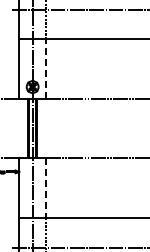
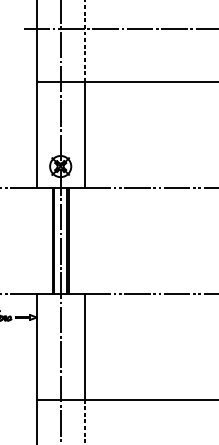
line: (46, 69) -> (85, 135), dashed -> solid
line: (46, 188) -> (85, 347), dashed -> solid

